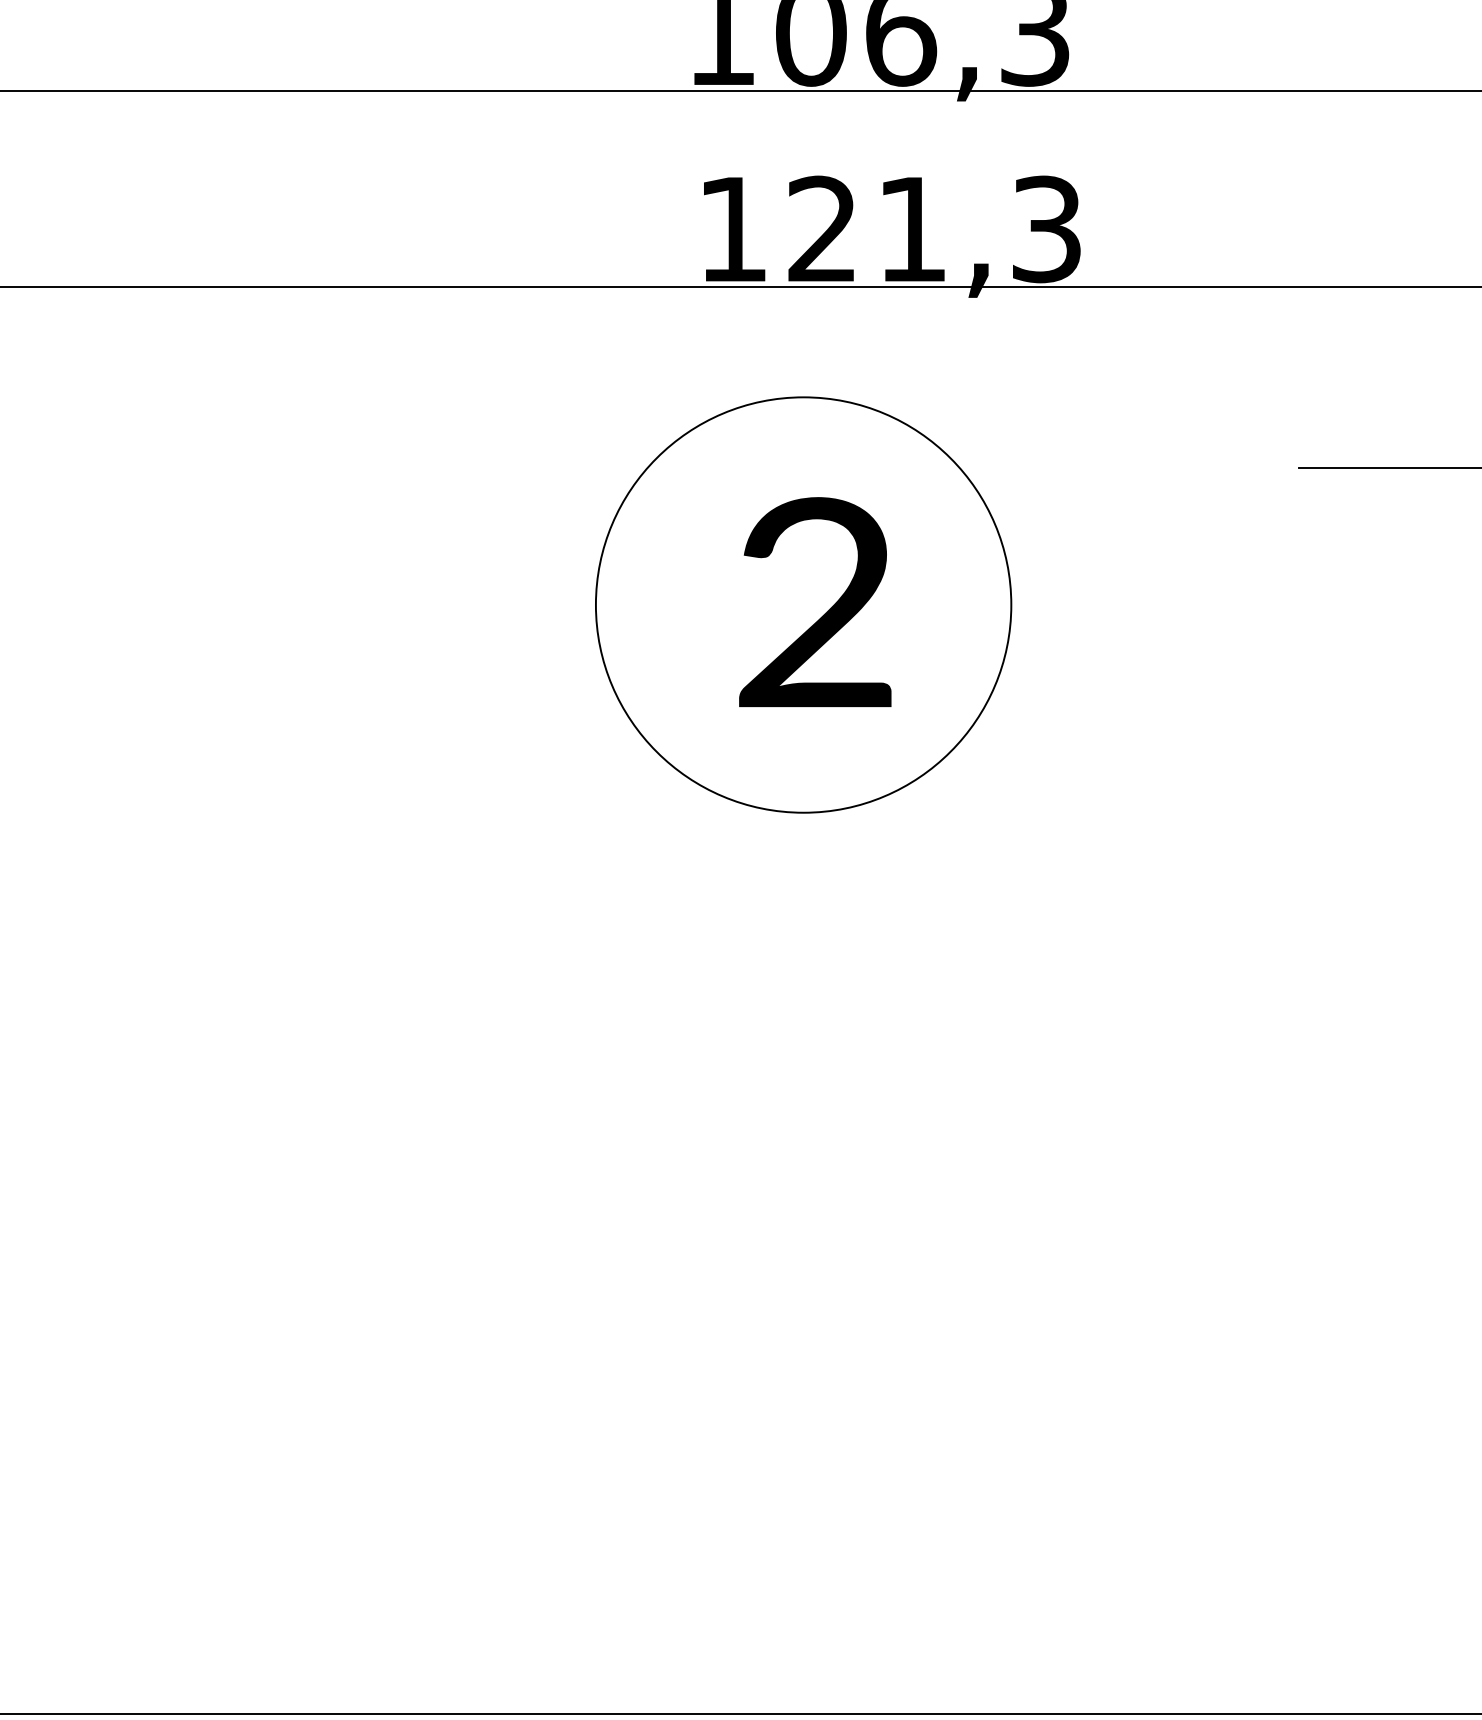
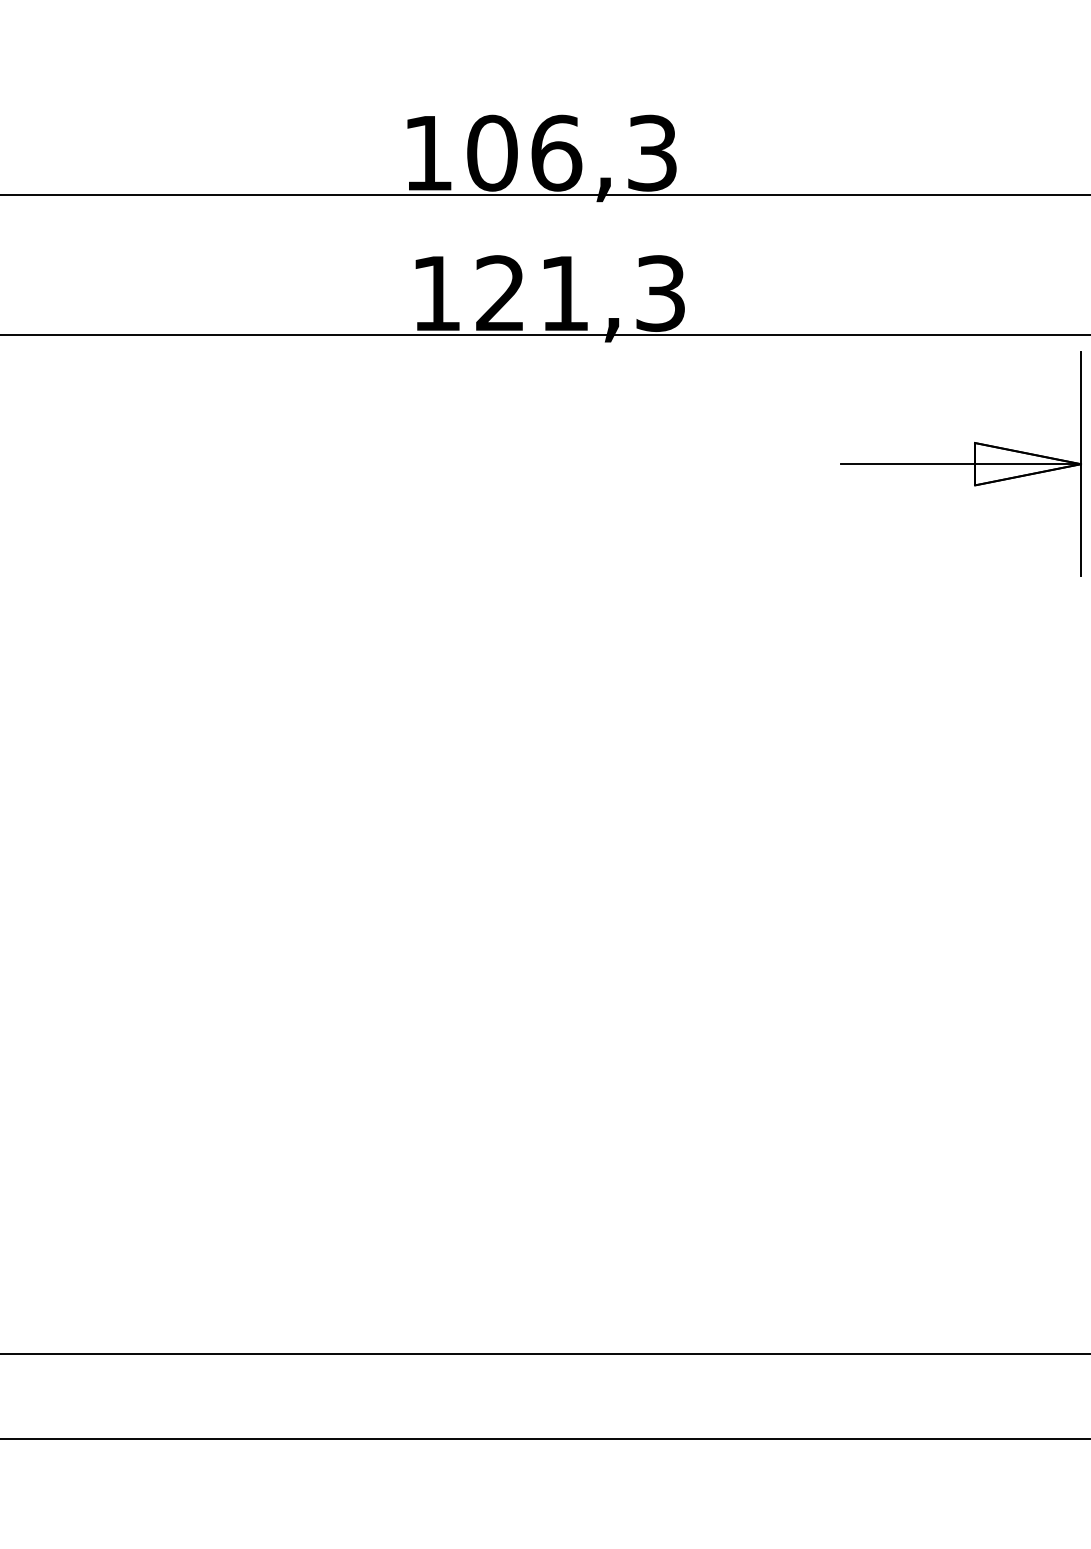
part: (802, 604) -> (486, 561), removed

